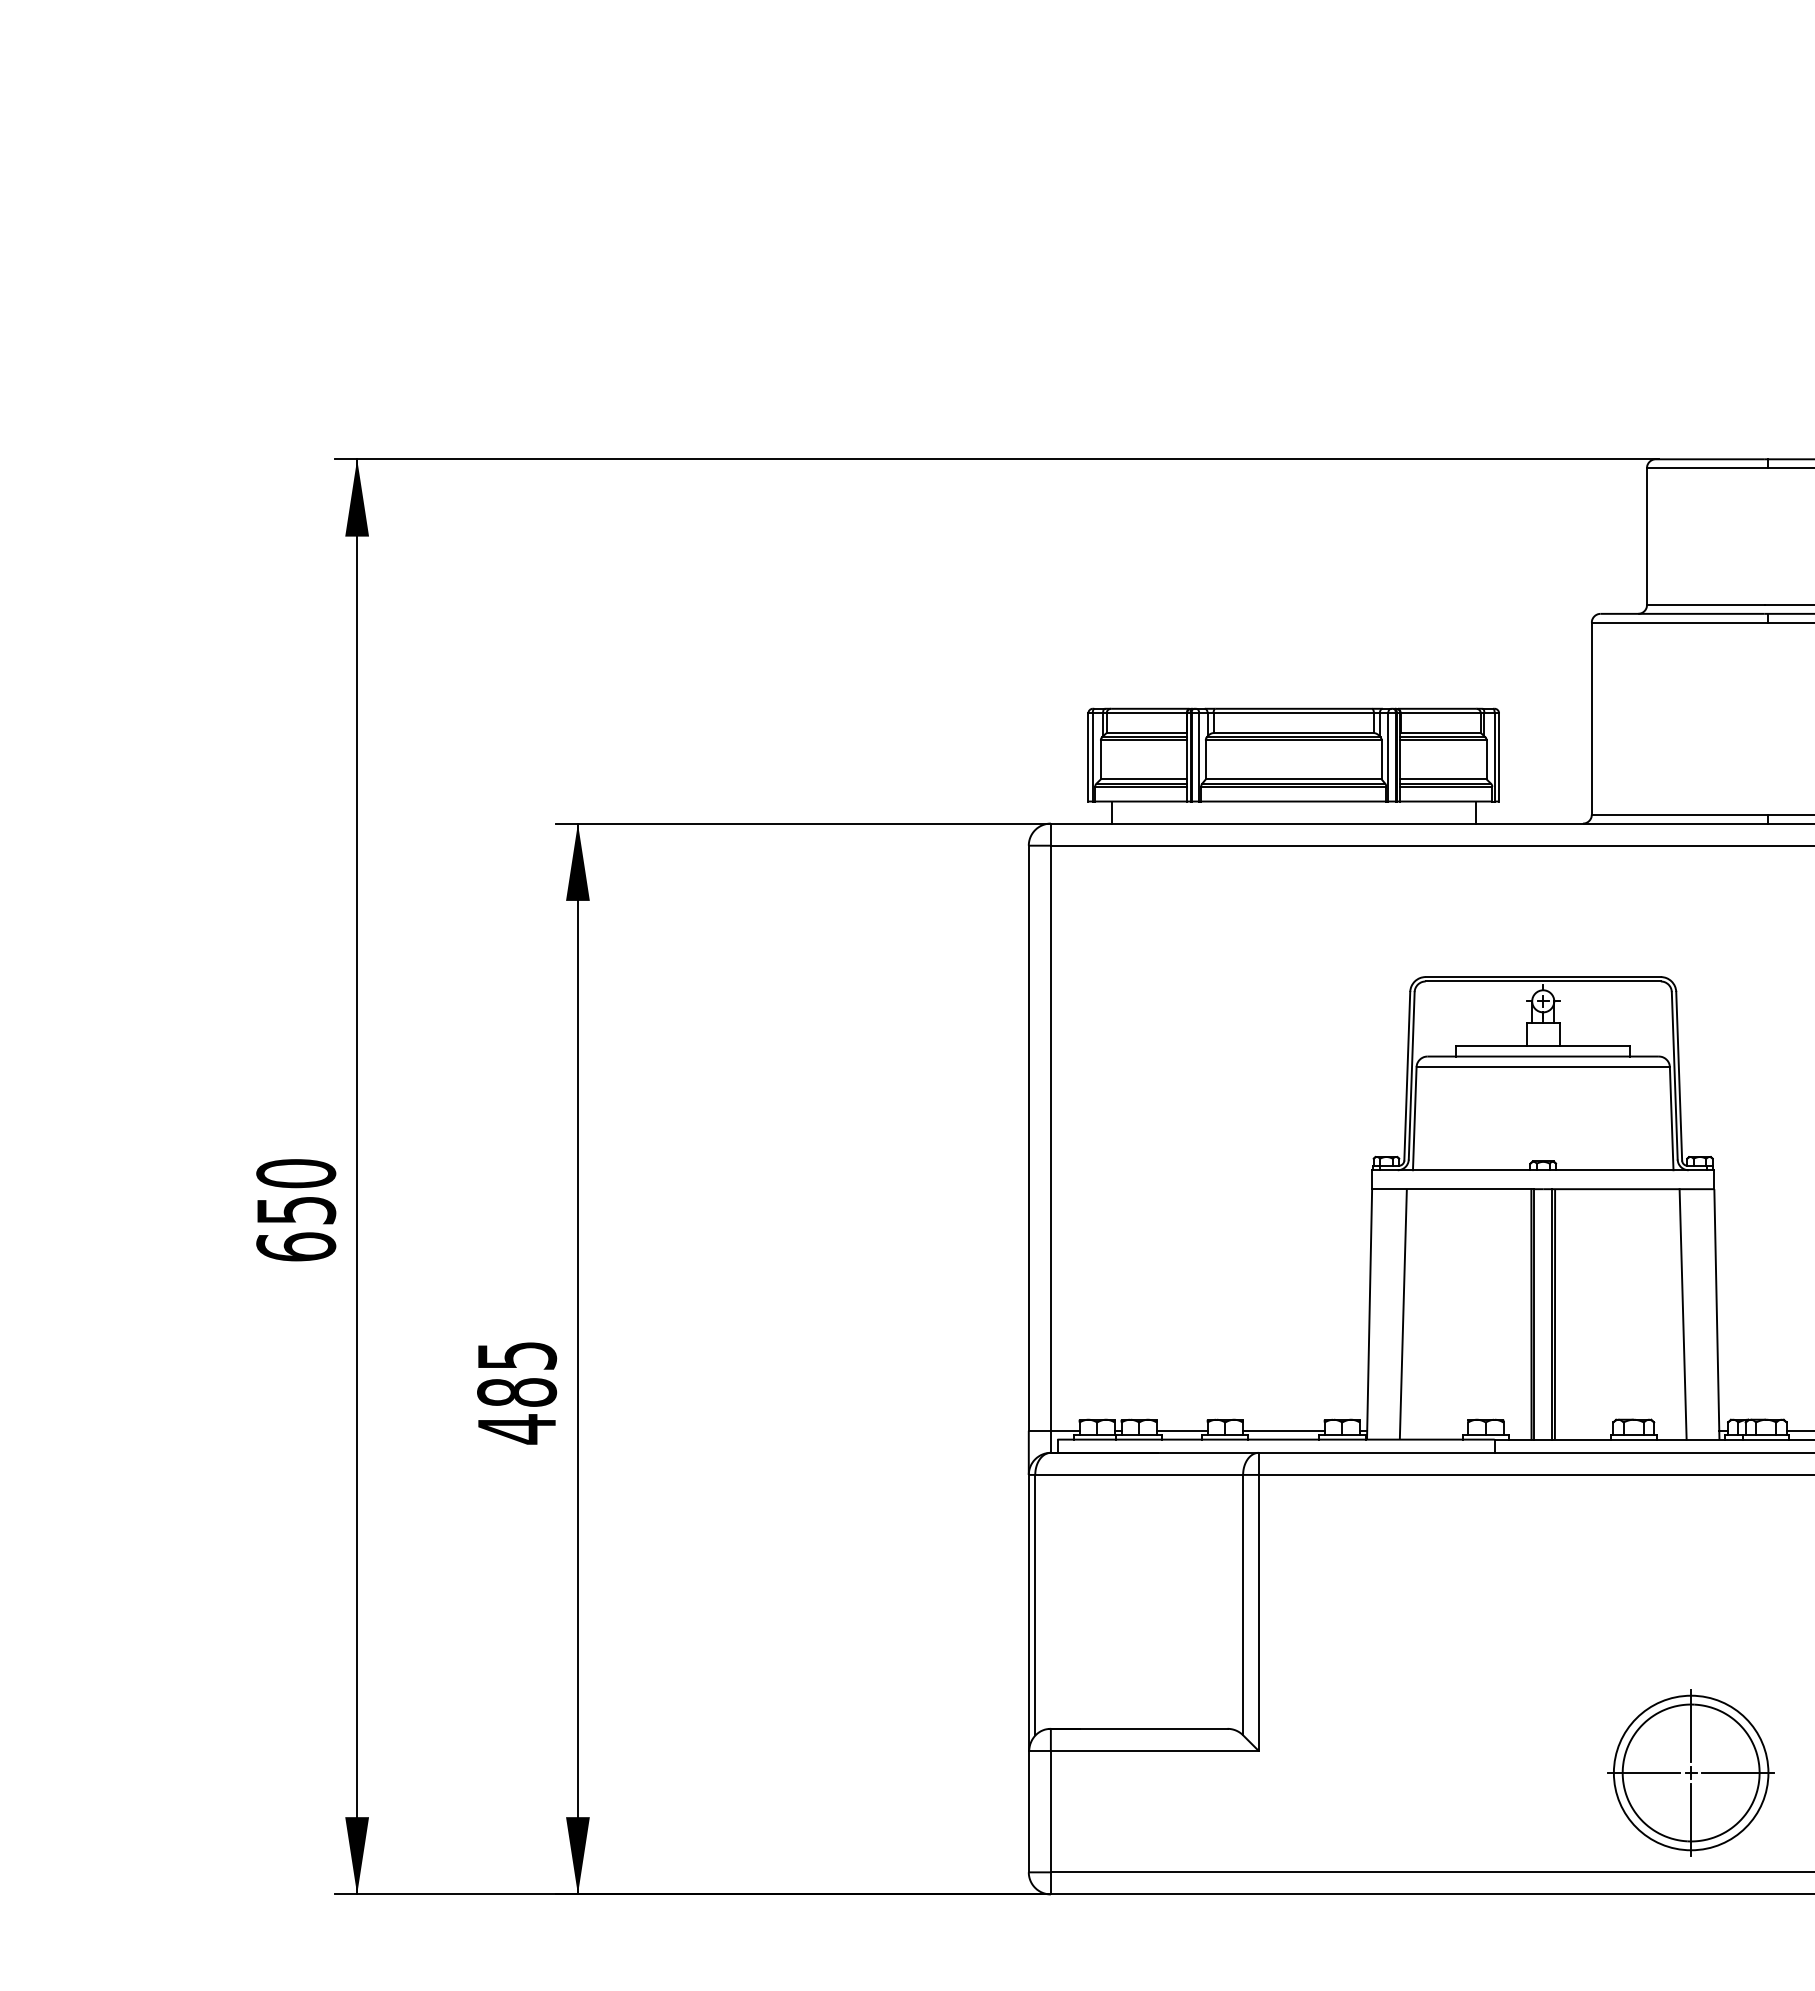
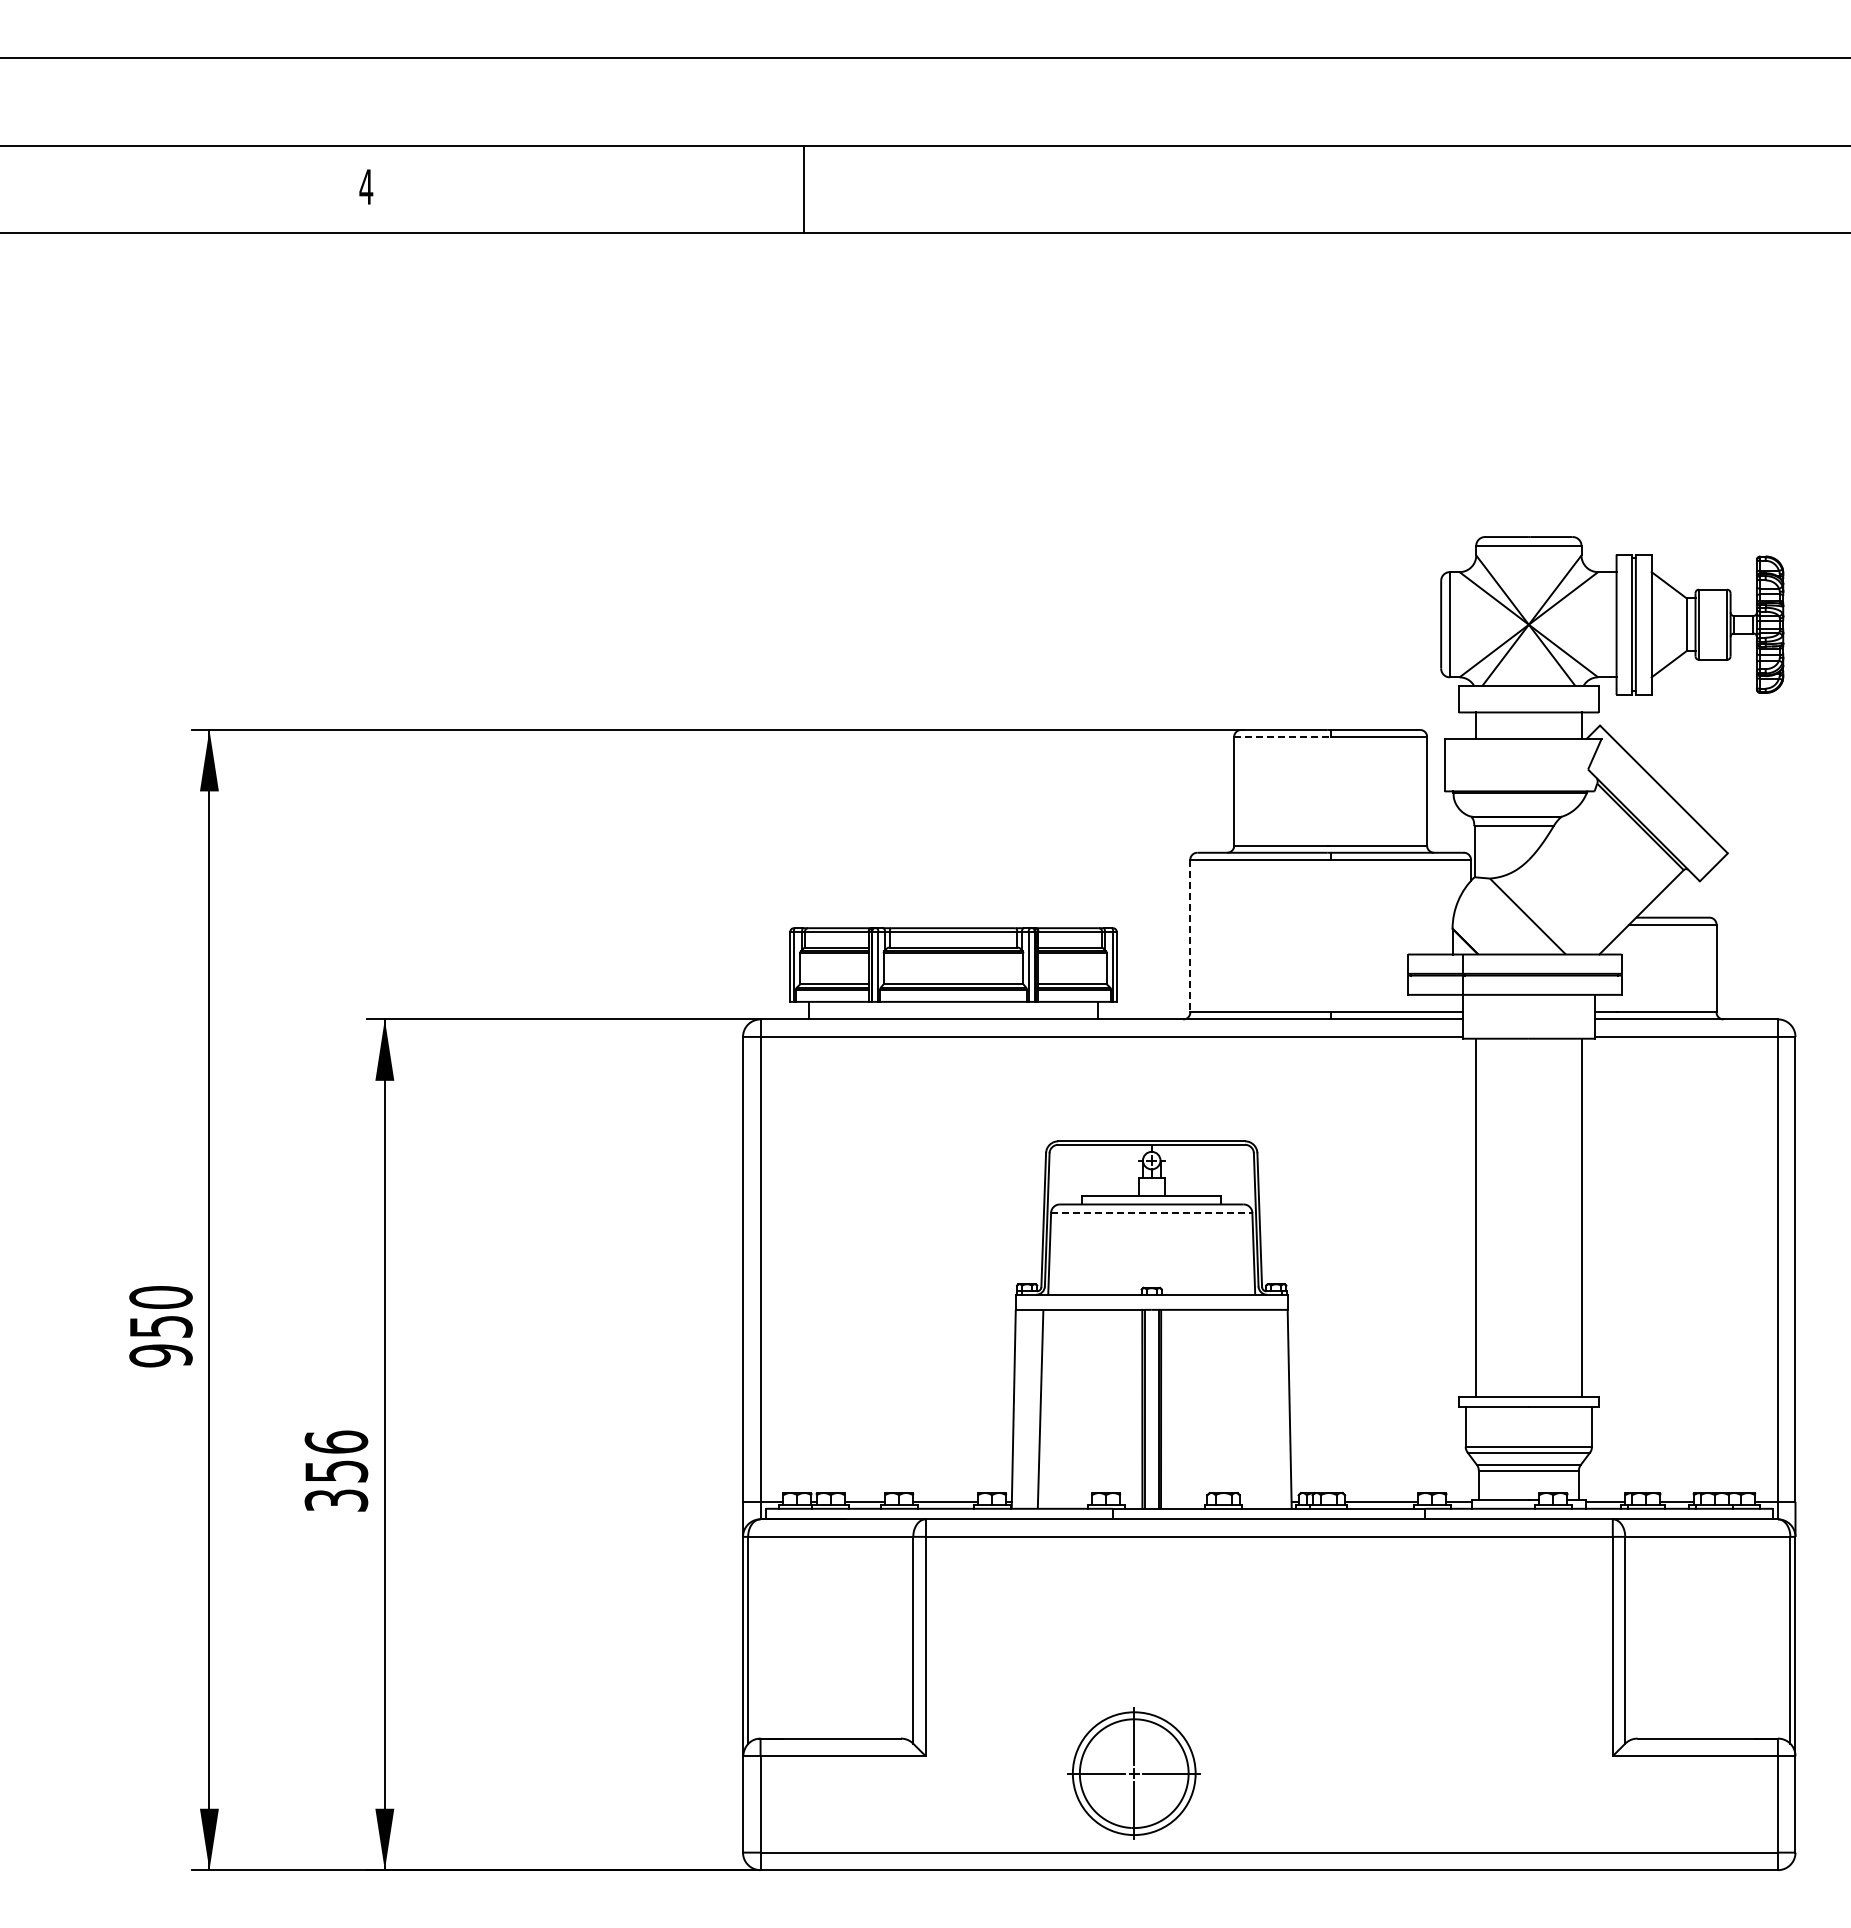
line: (1707, 468) -> (1282, 737), solid -> dashed
line: (1592, 719) -> (1190, 936), solid -> dashed
line: (1542, 1066) -> (1151, 1212), solid -> dashed
text: (295, 1246) -> (160, 1355), 650 -> 950
line: (1682, 1313) -> (1262, 1408), removed
text: (517, 1392) -> (336, 1471), 485 -> 356
part: (1690, 1772) -> (1133, 1773), moved

